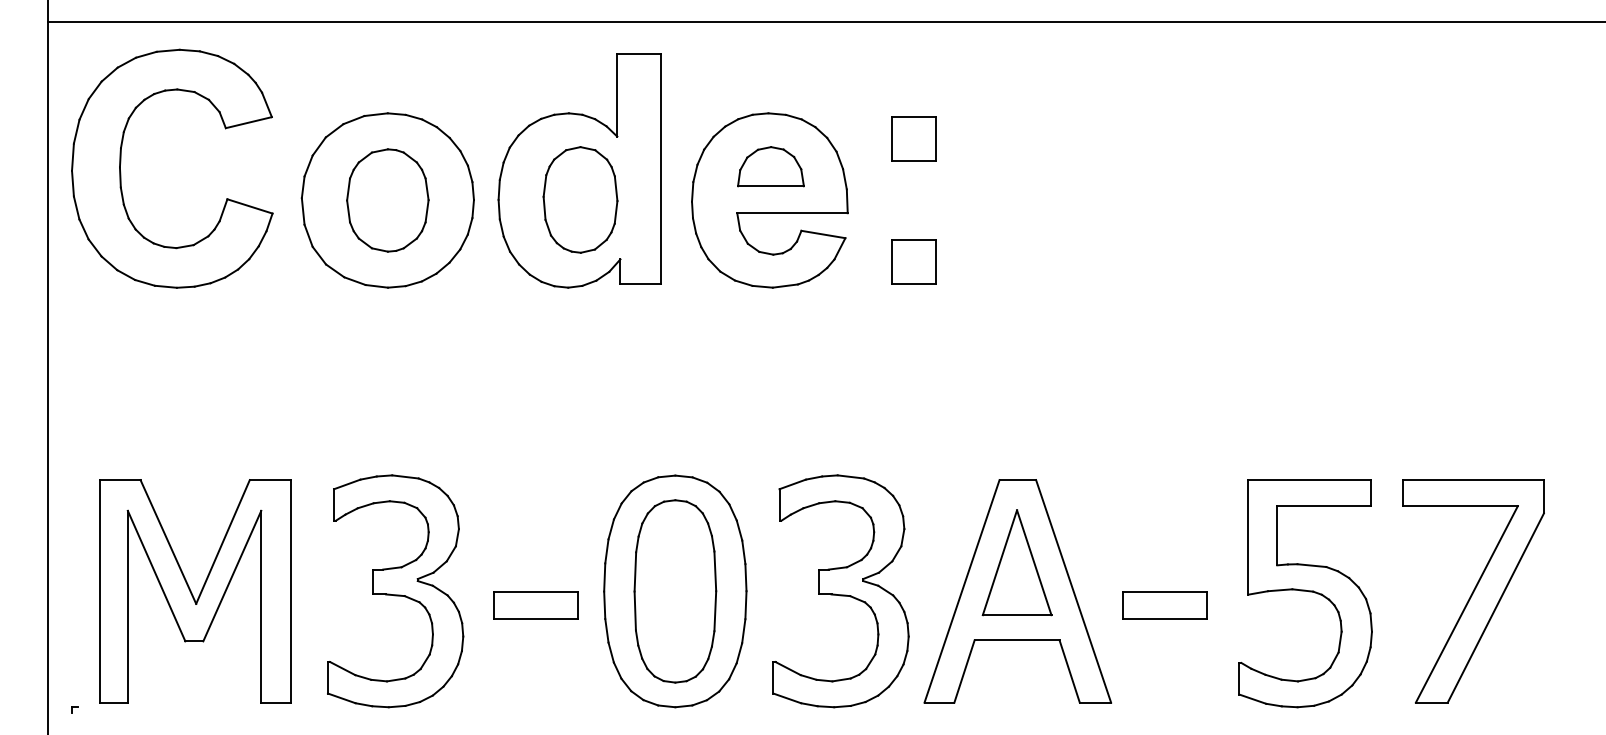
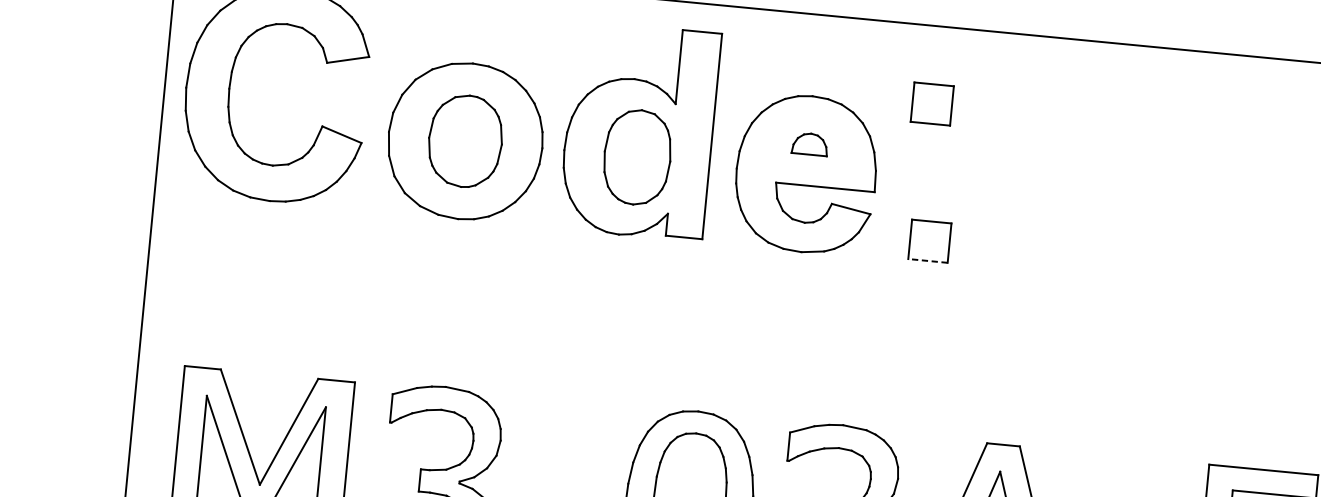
part: (913, 138) -> (931, 103), moved
part: (770, 166) -> (809, 143), size x0.6
line: (913, 283) -> (927, 260), solid -> dashed

